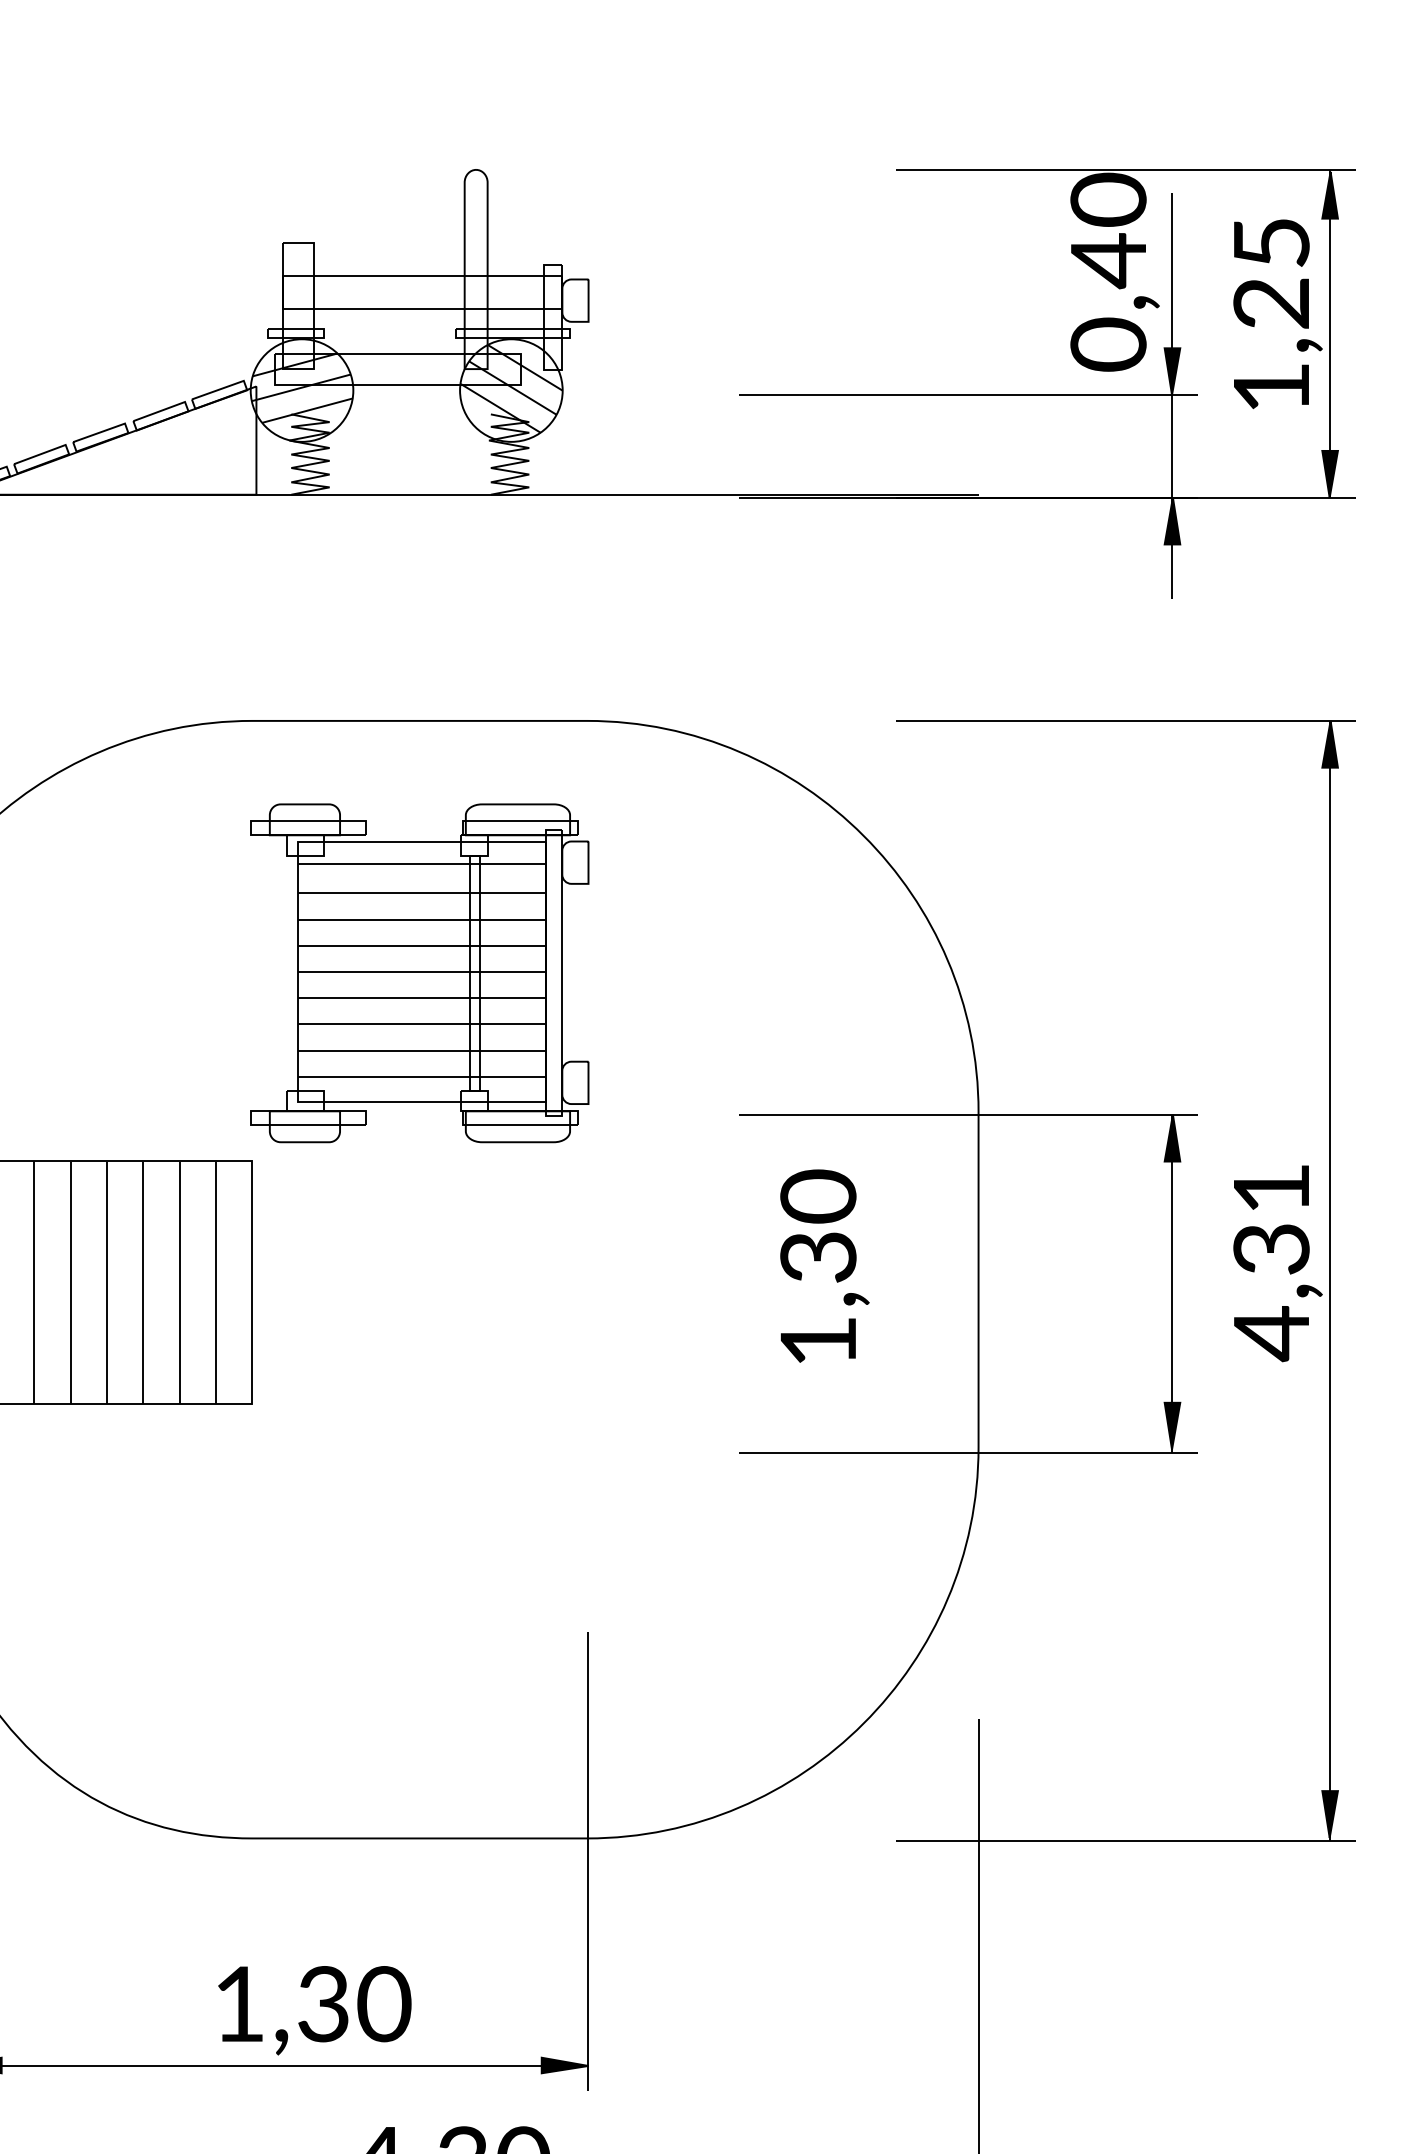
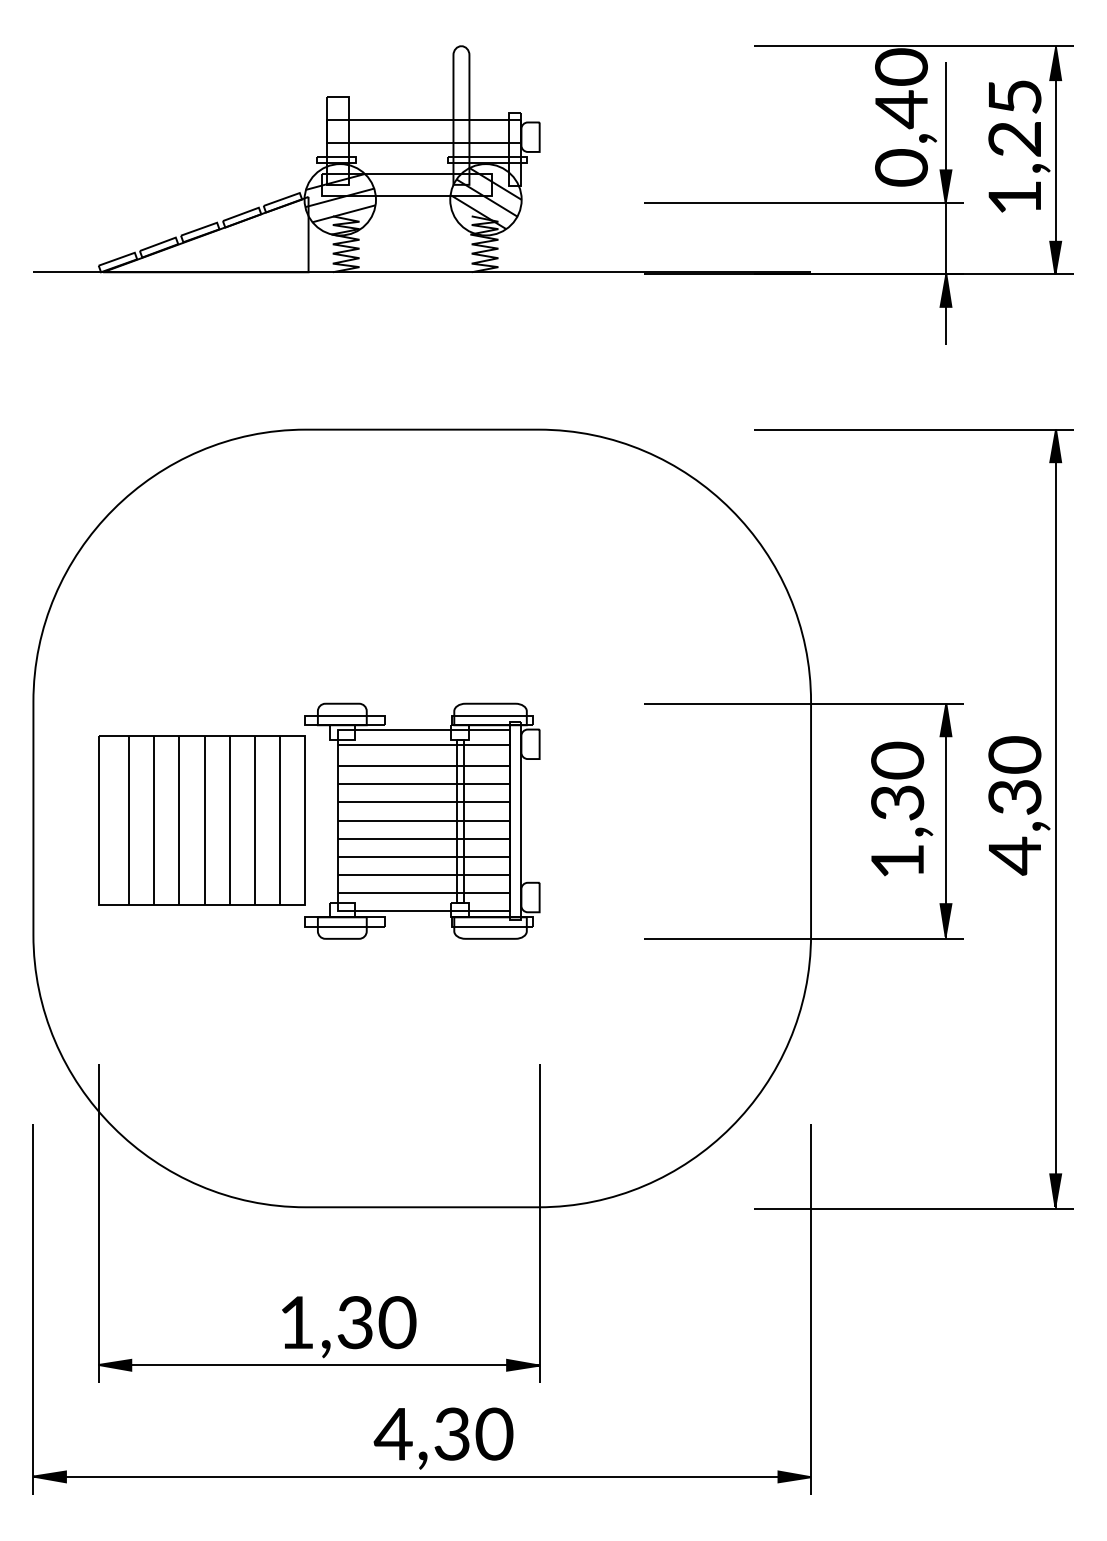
part: (420, 972) -> (422, 820), moved
text: (1270, 1187) -> (1014, 754), 4,31 -> 4,30
text: (825, 1265) -> (902, 808), moved

